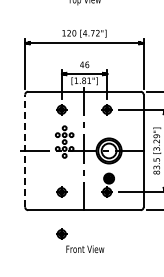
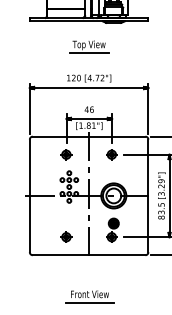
line: (84, 7) -> (89, 52), added
line: (24, 150) -> (29, 195), dashed -> solid
part: (61, 233) -> (66, 278), removed
line: (84, 257) -> (89, 302), added

